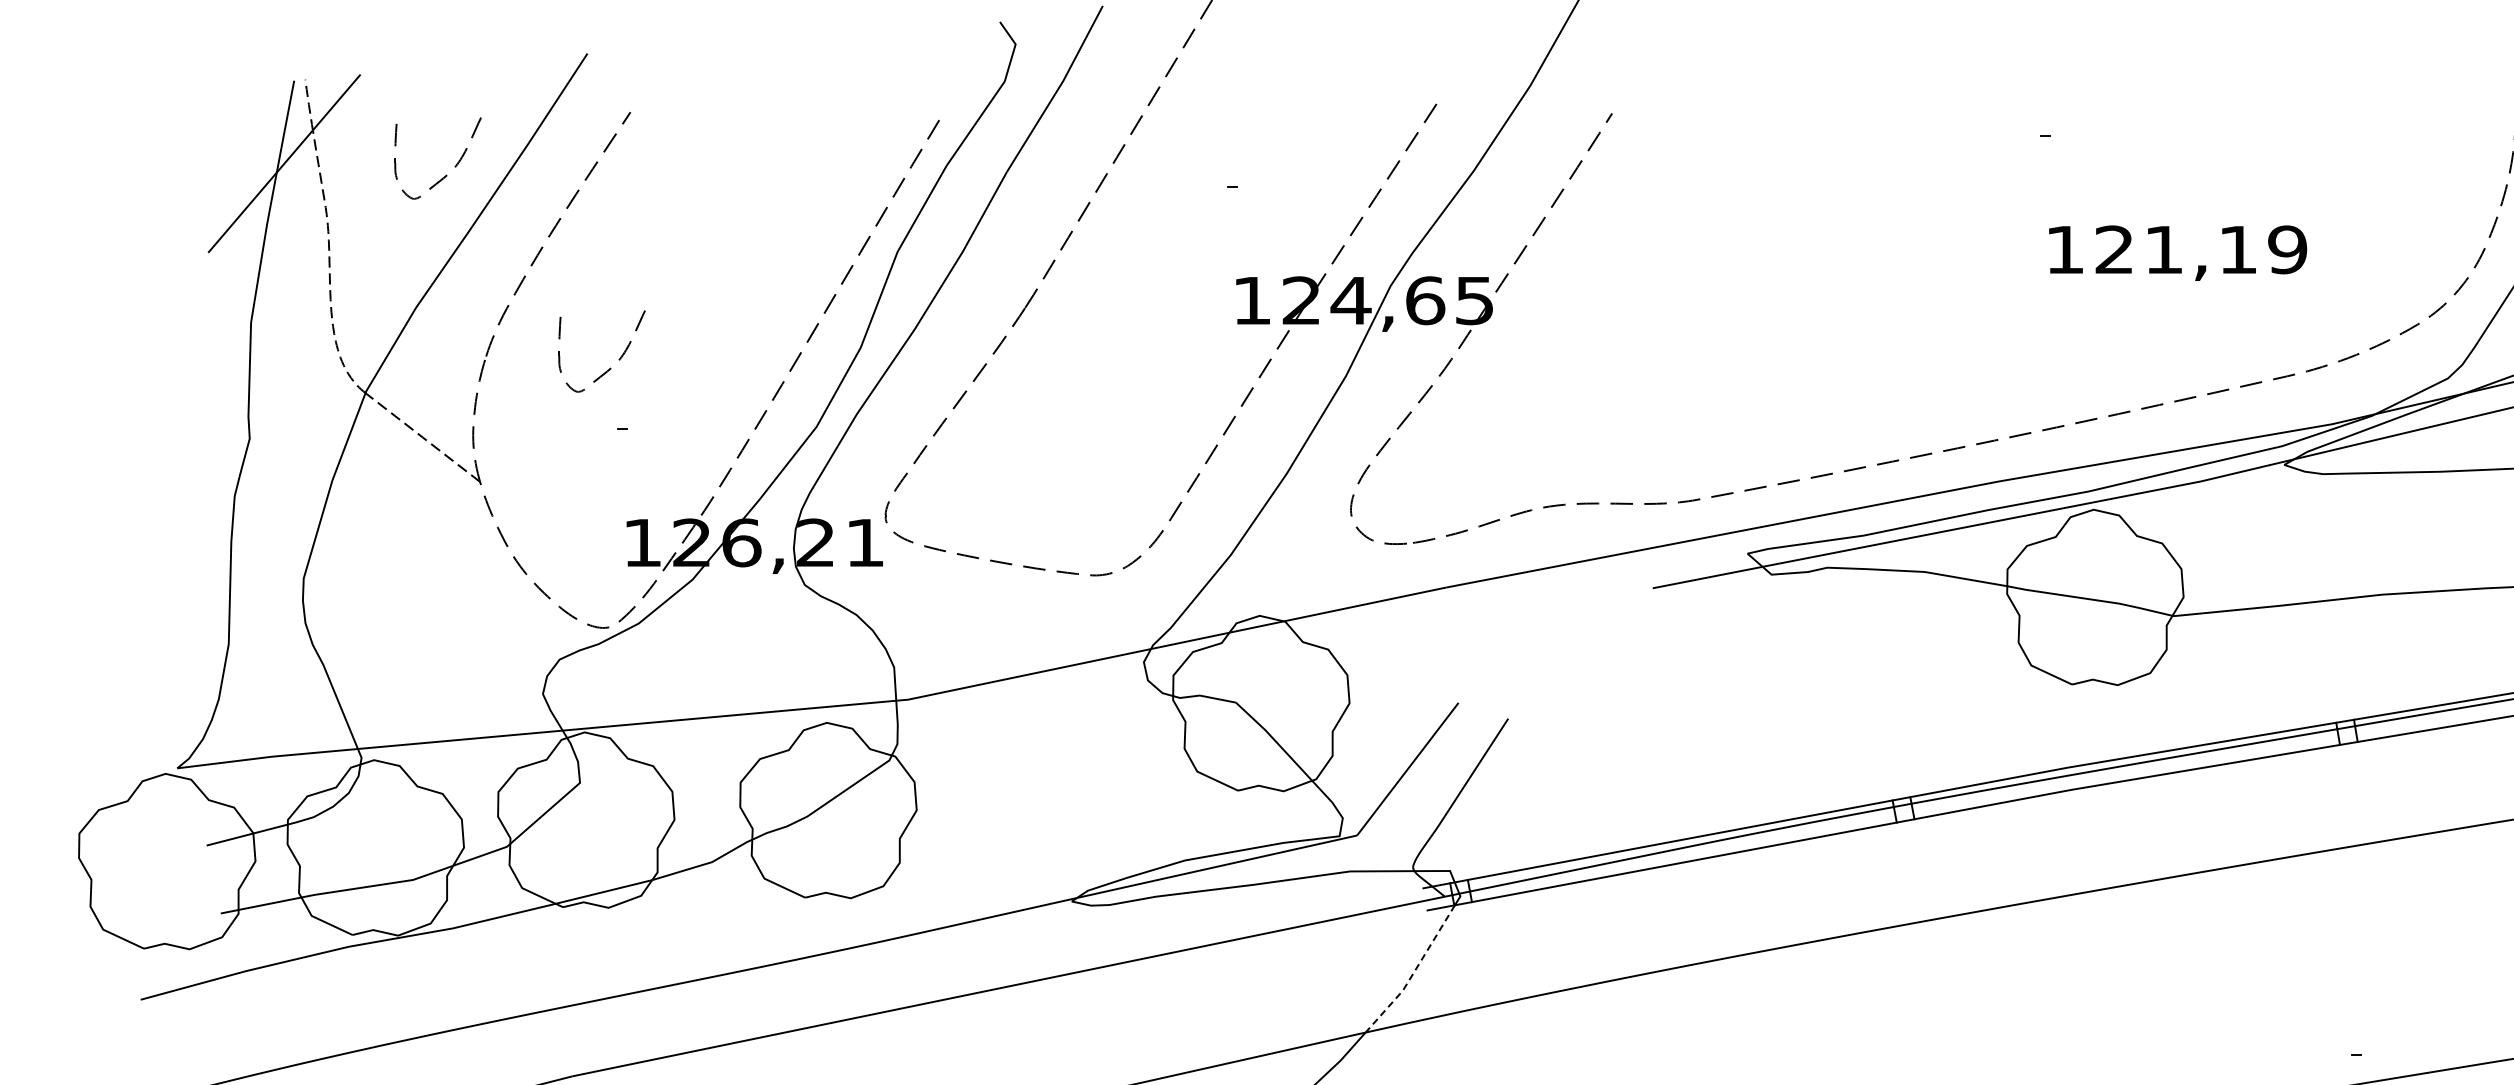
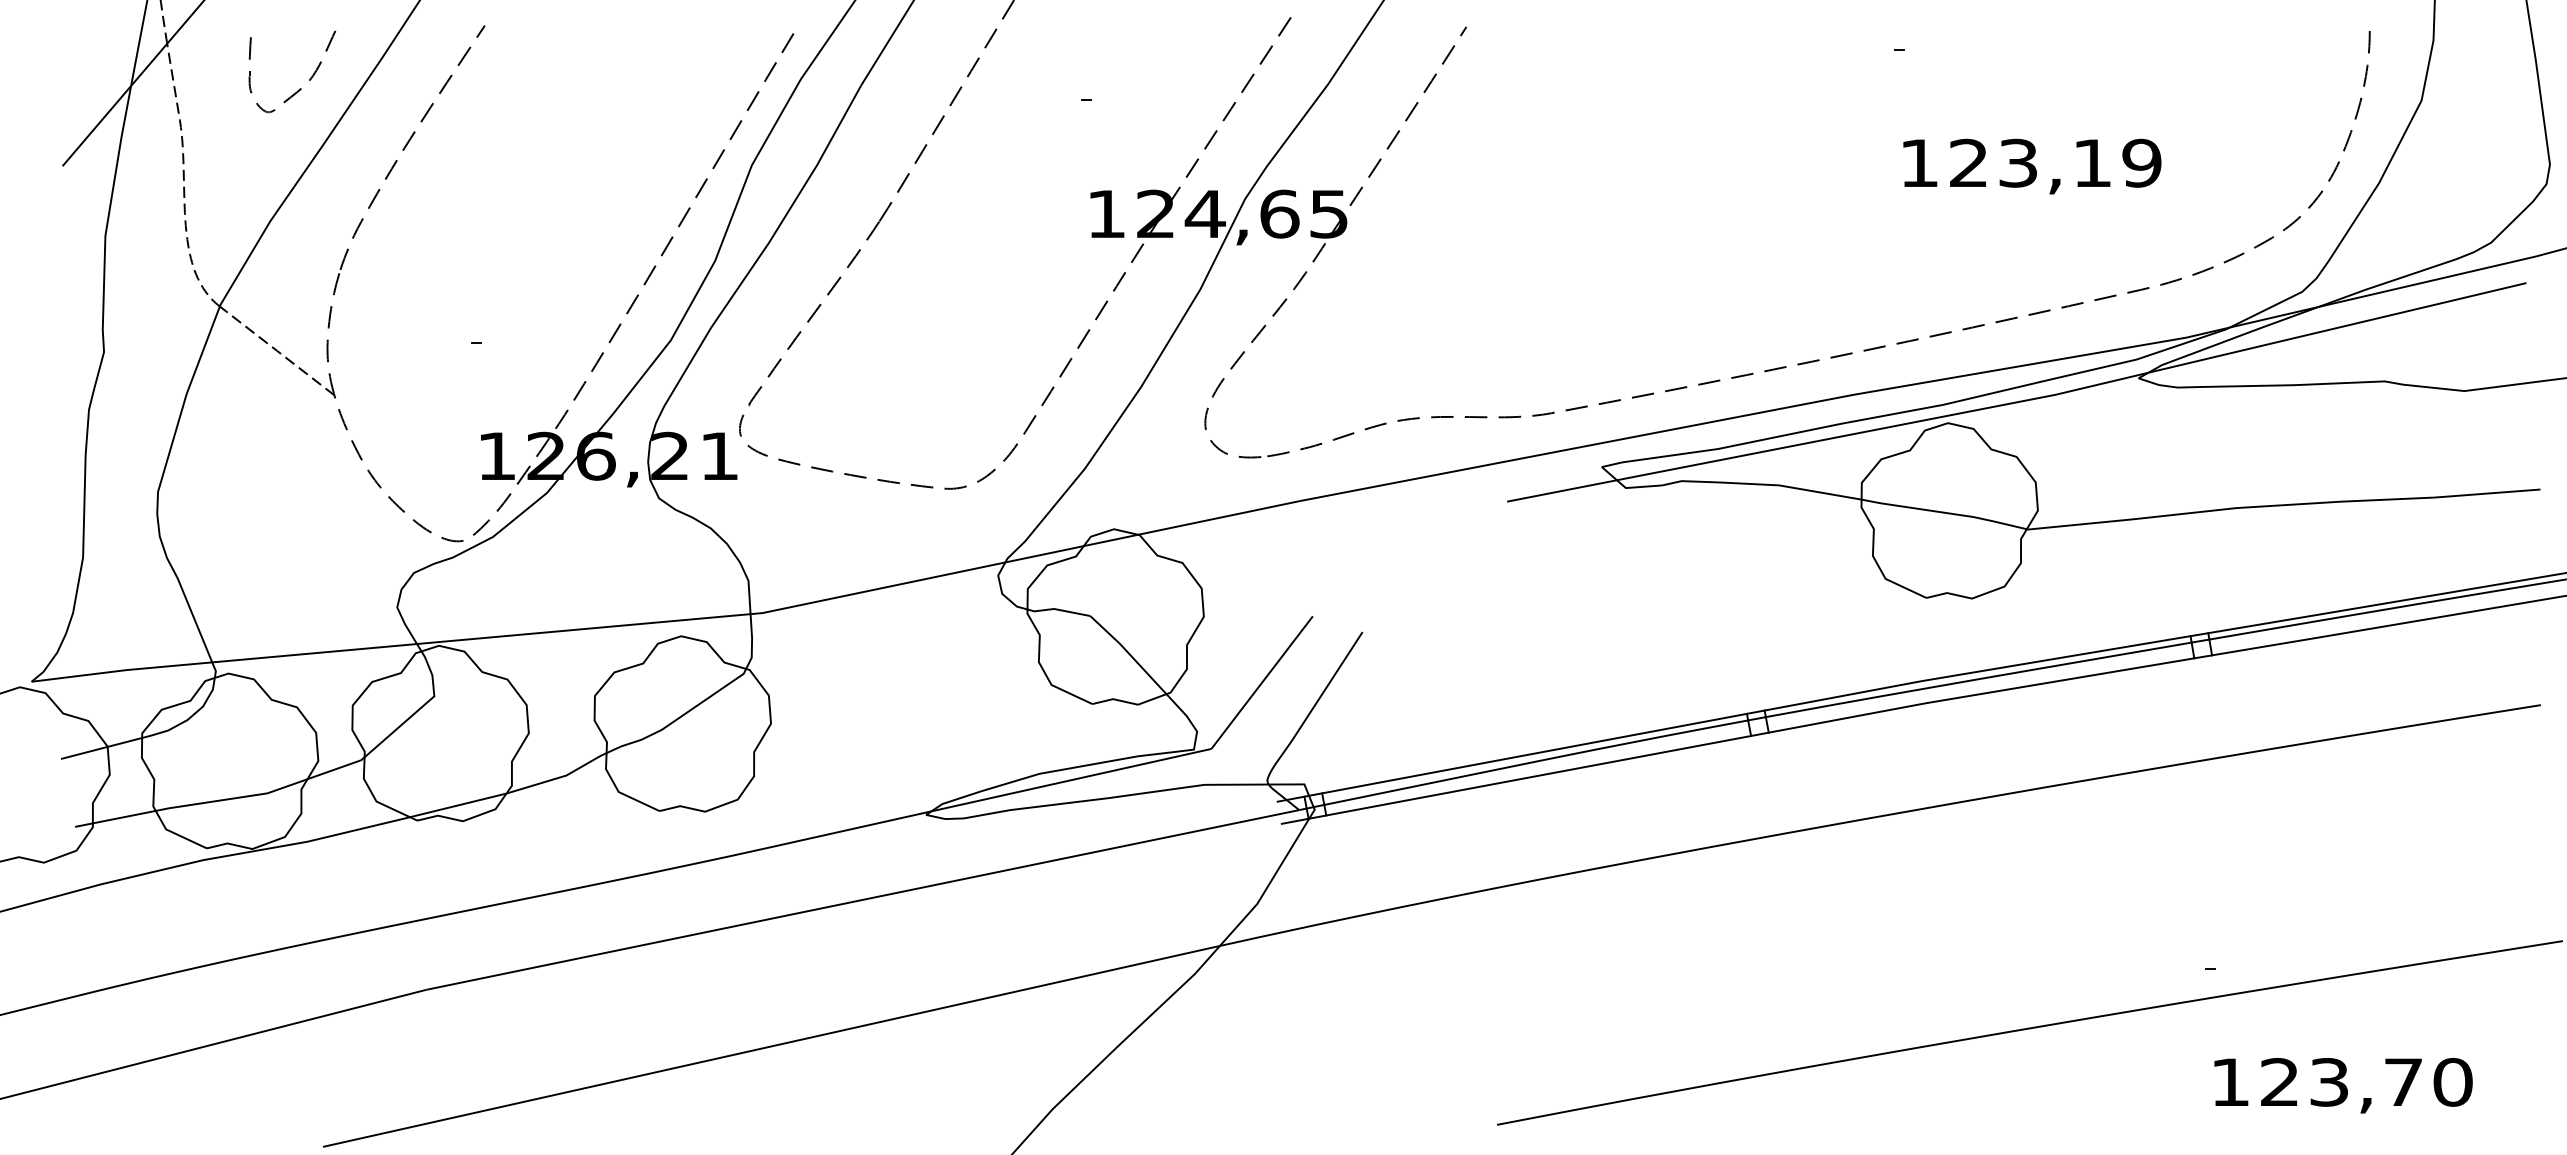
text: (2163, 249) -> (2017, 162), 121,19 -> 123,19
curve: (619, 358) -> (473, 271), removed
line: (1414, 973) -> (1268, 886), dashed -> solid

